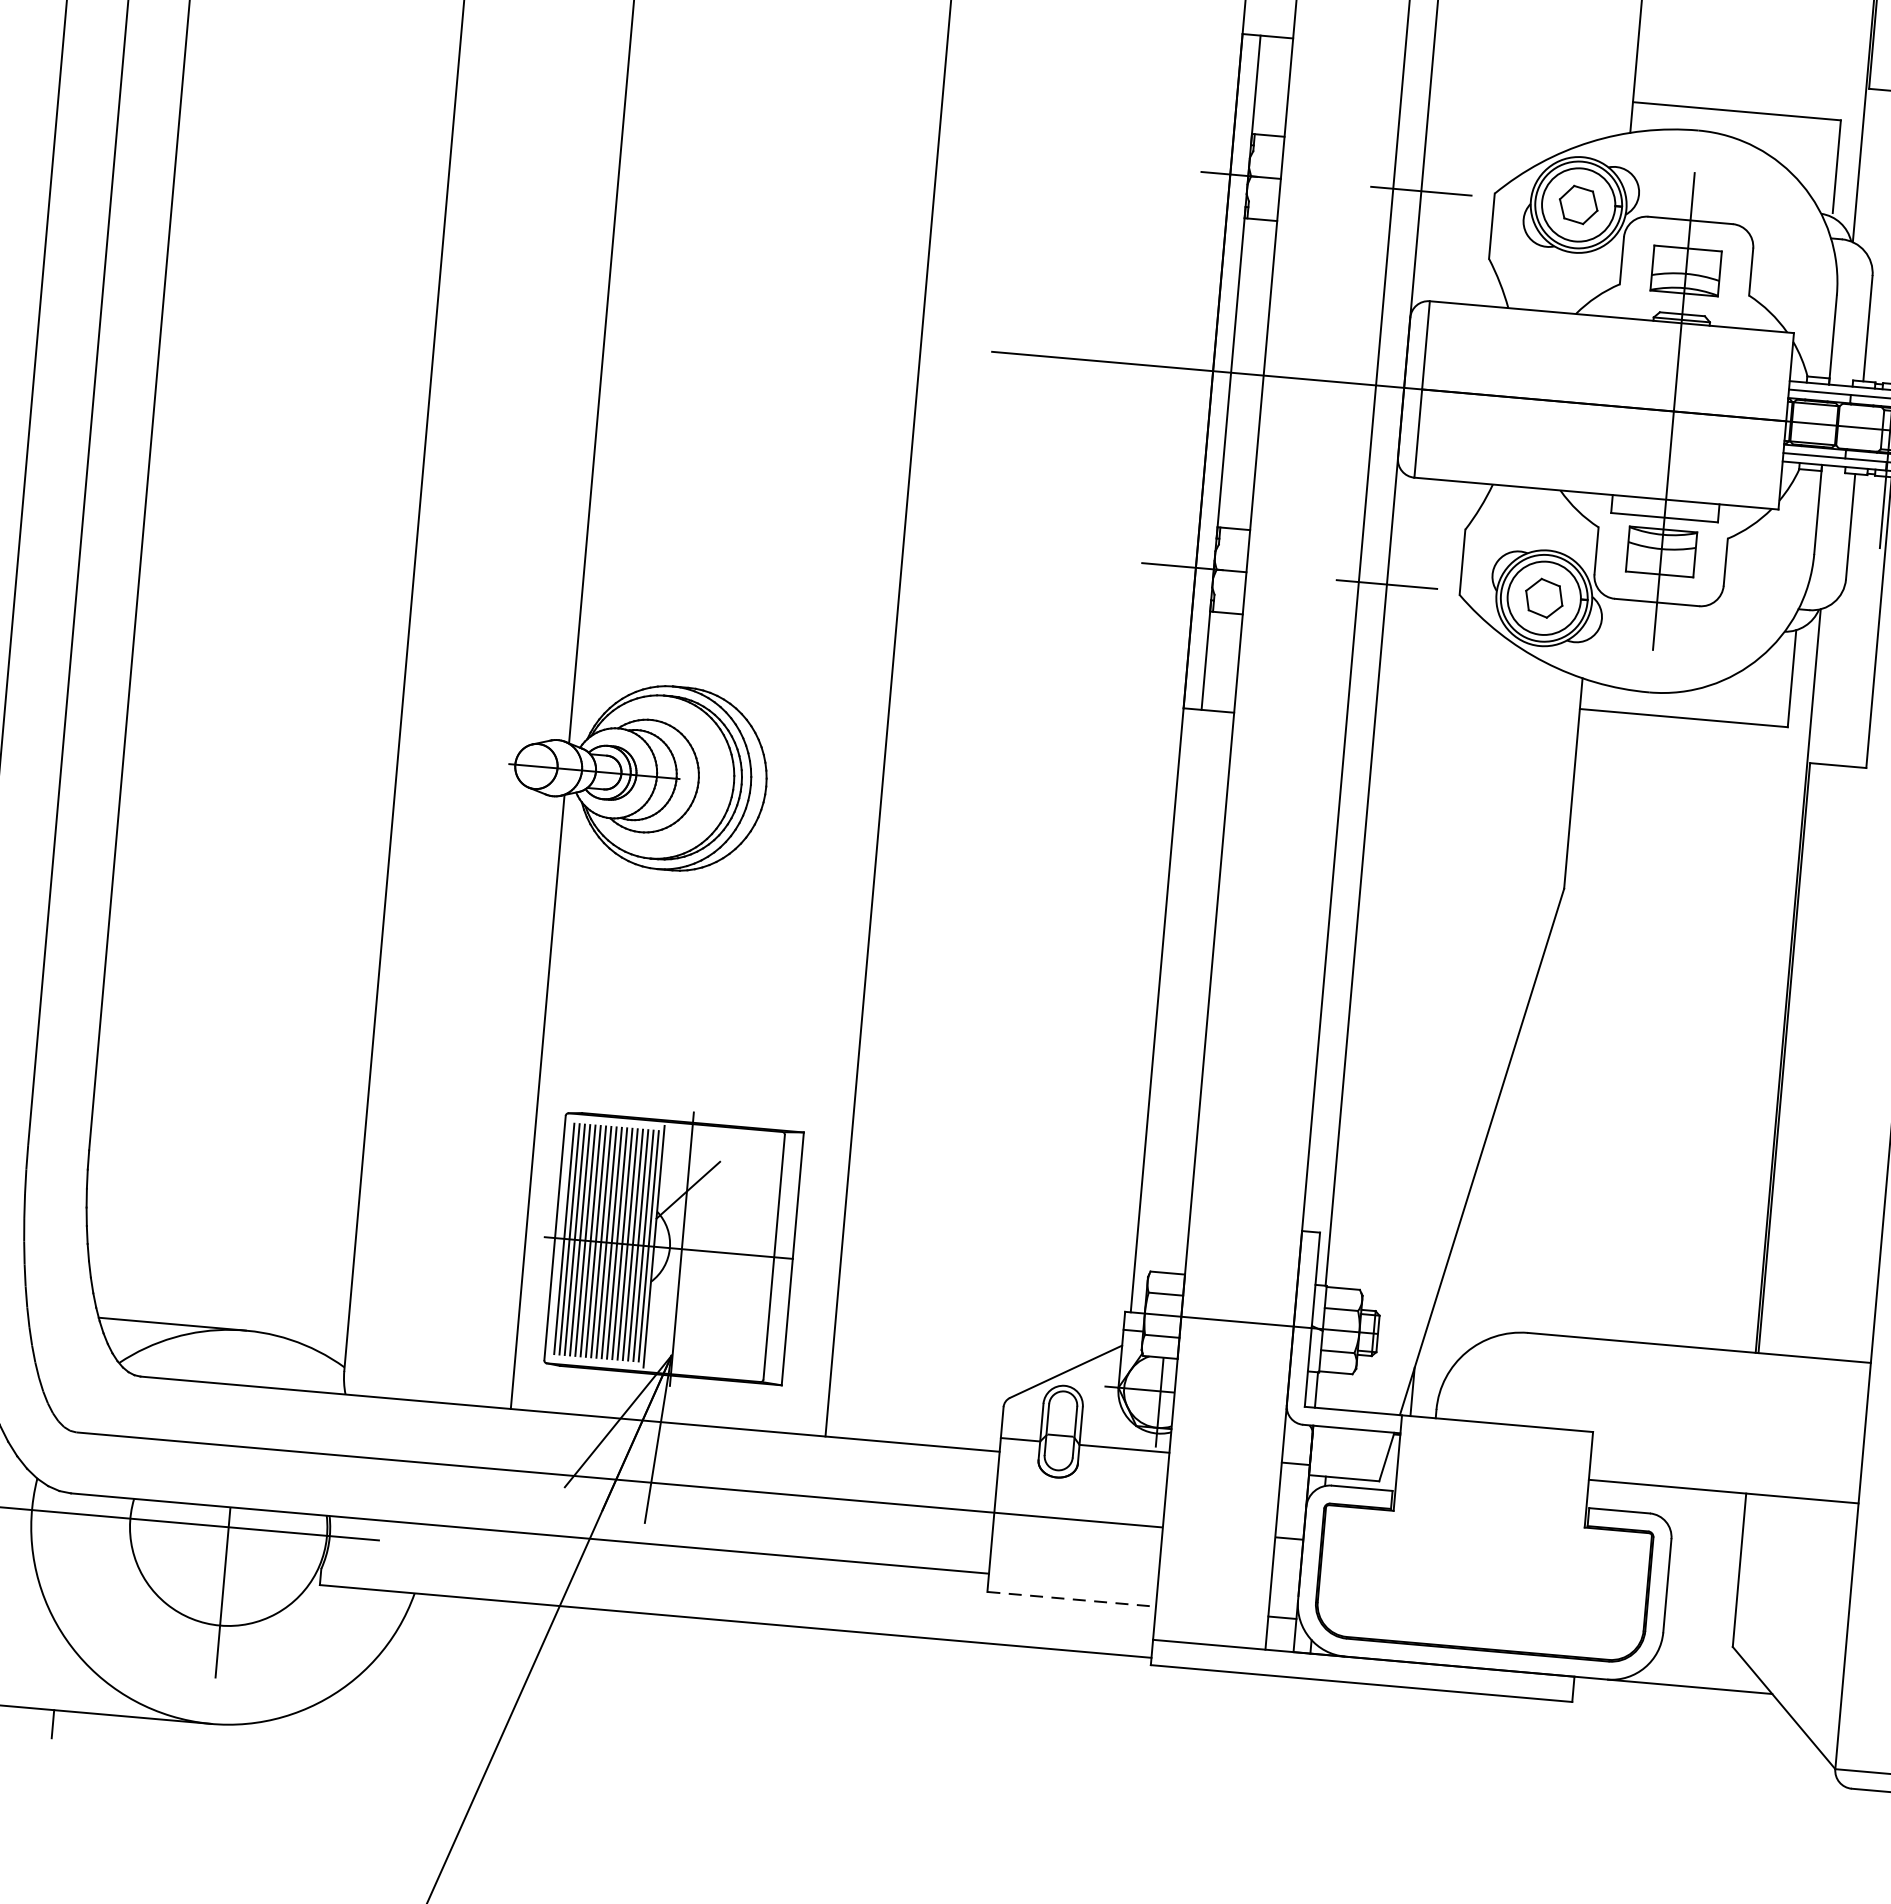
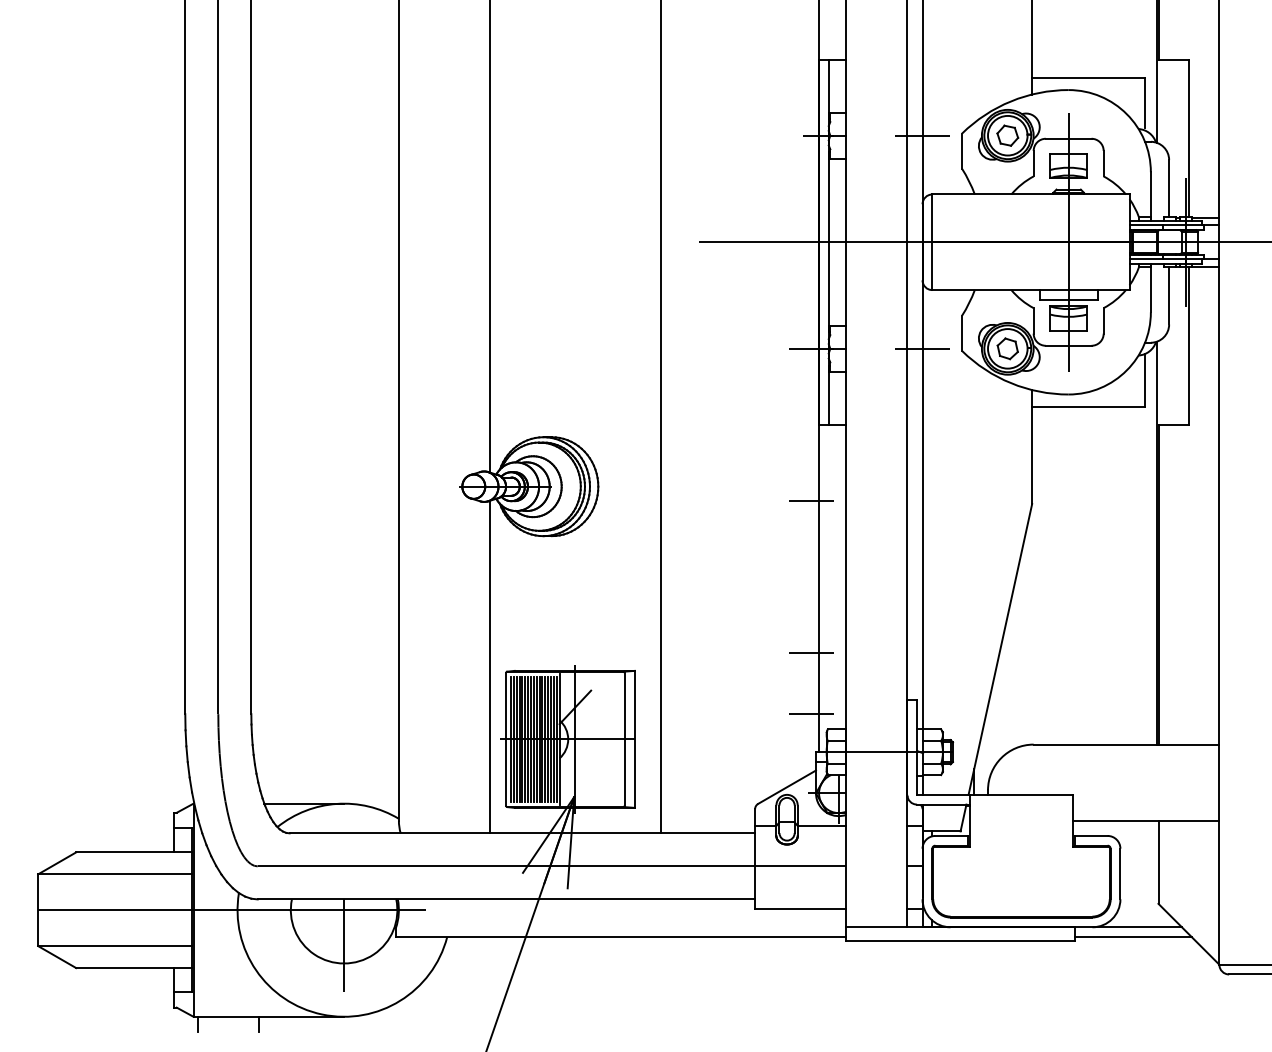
line: (1157, 848) -> (811, 501), added
line: (1132, 1128) -> (811, 653), added
line: (1122, 1241) -> (811, 714), added
line: (1071, 1599) -> (800, 909), dashed -> solid
line: (1679, 1704) -> (1132, 937), added

